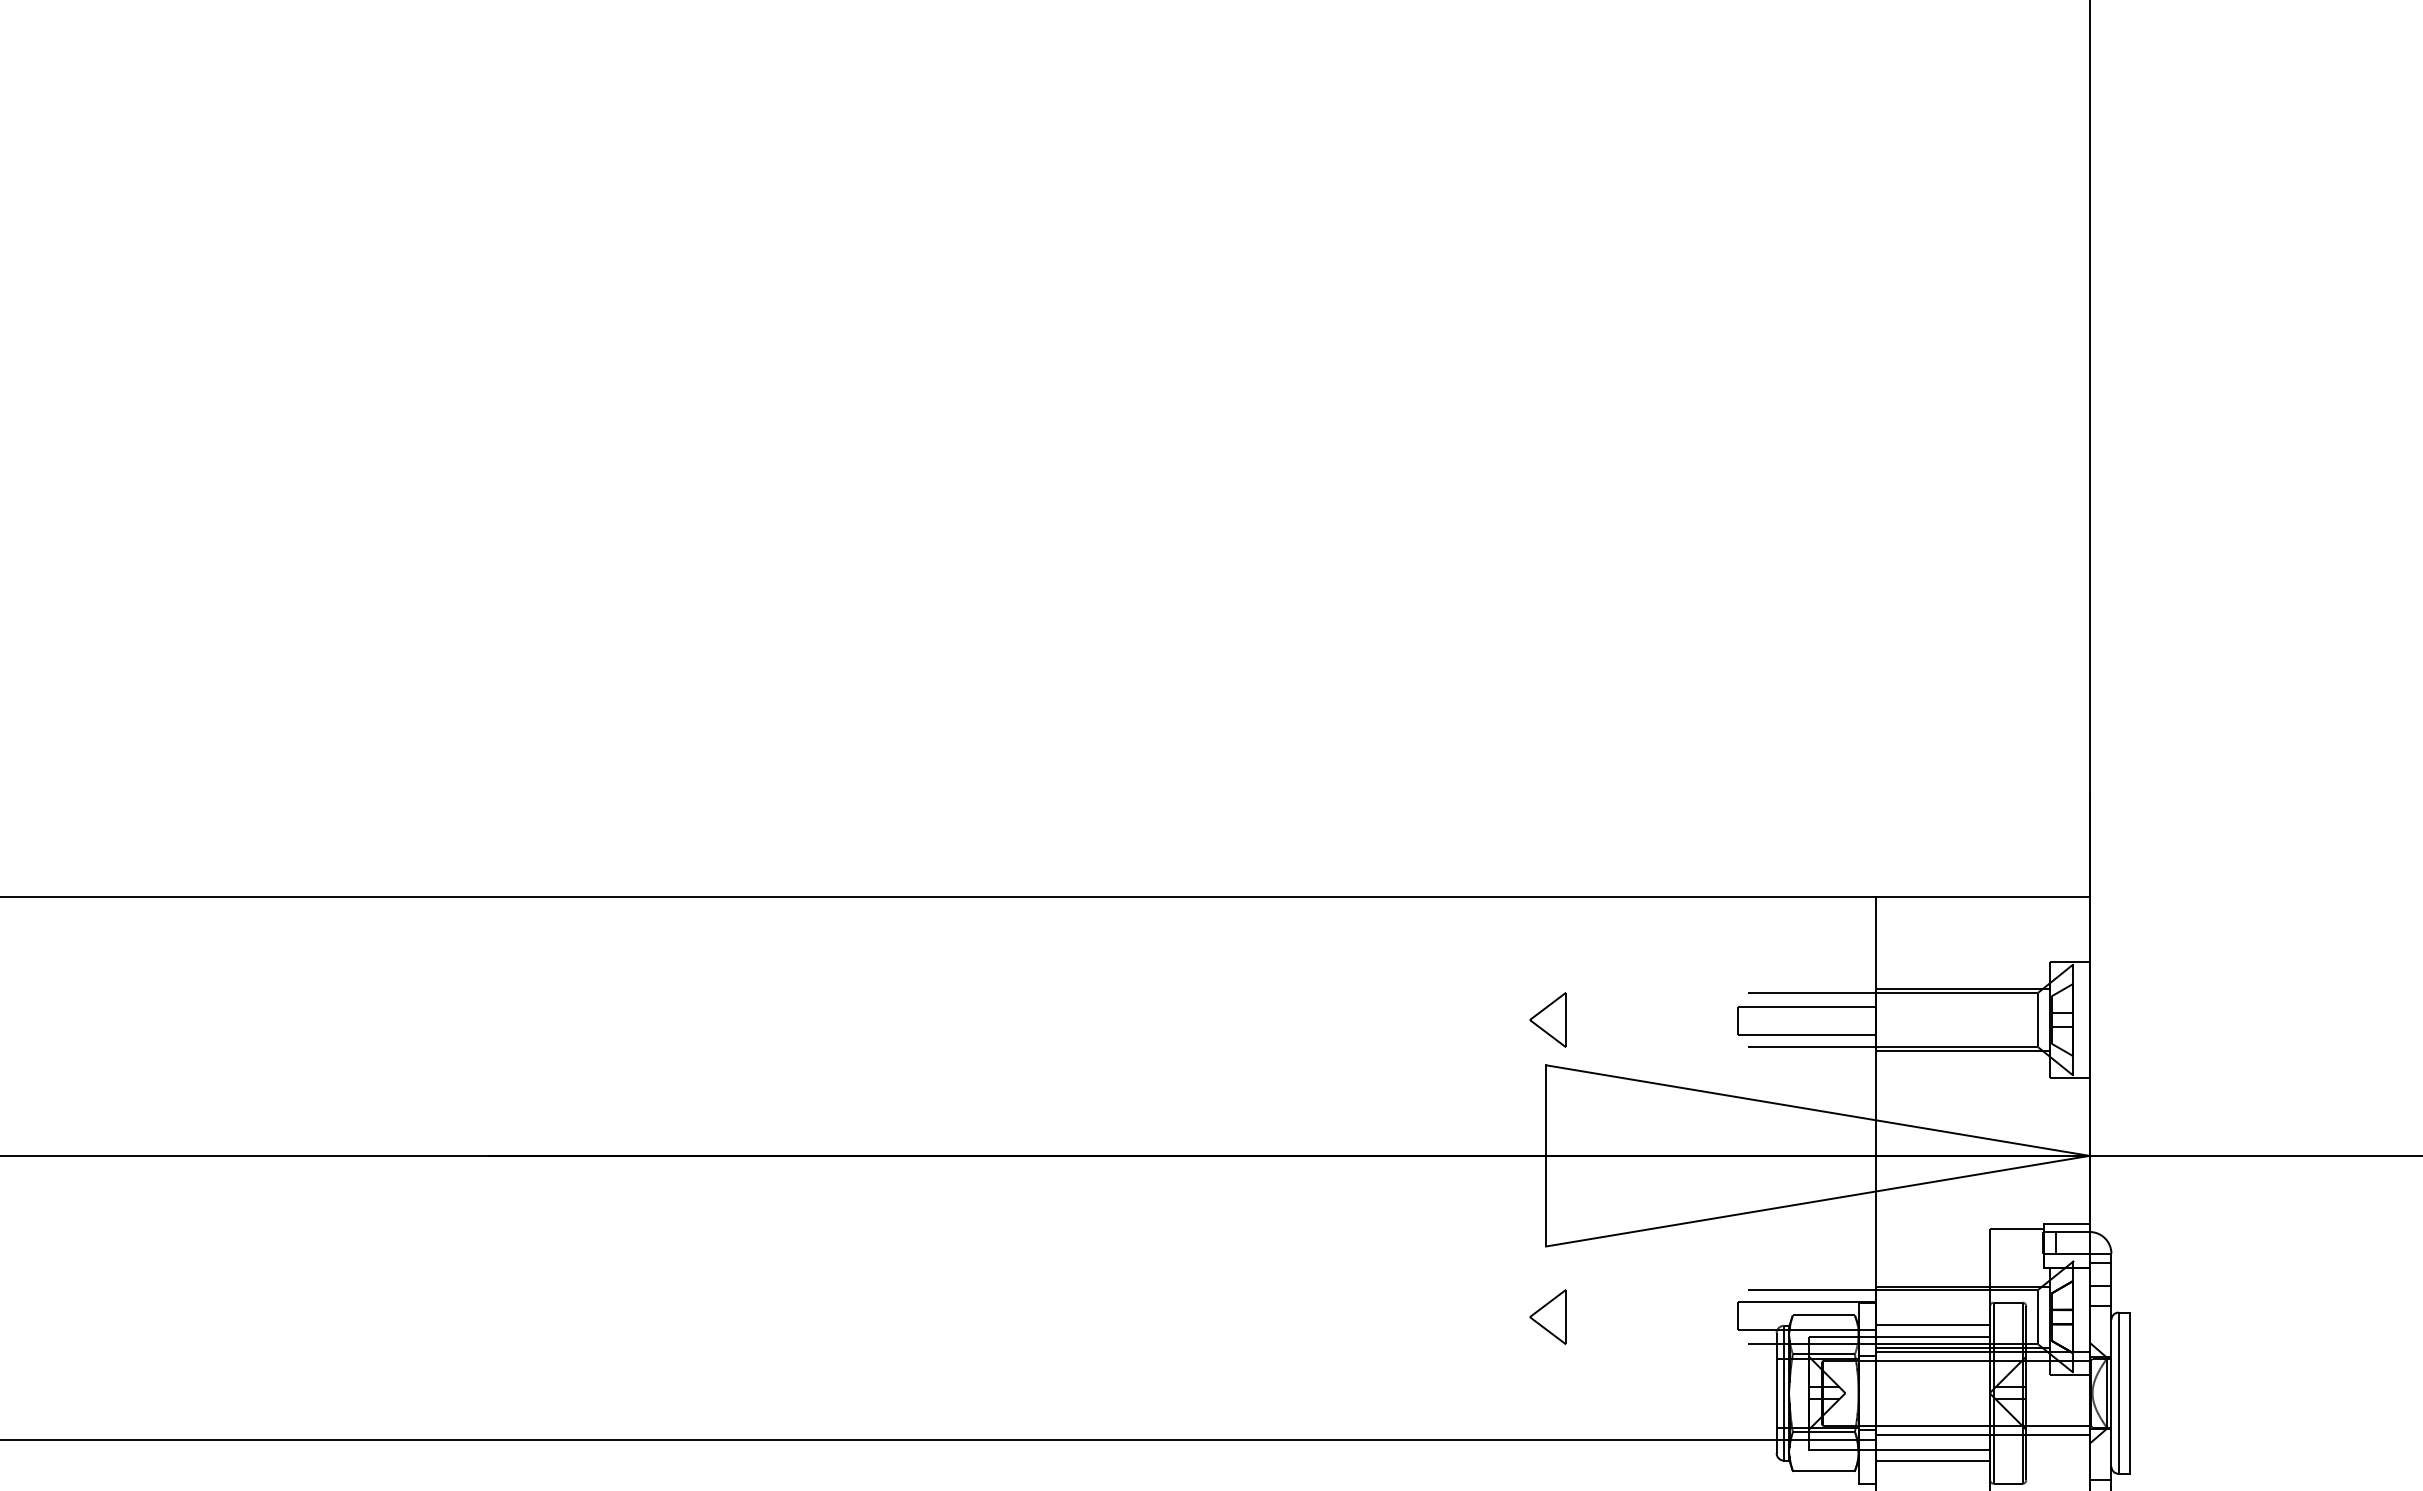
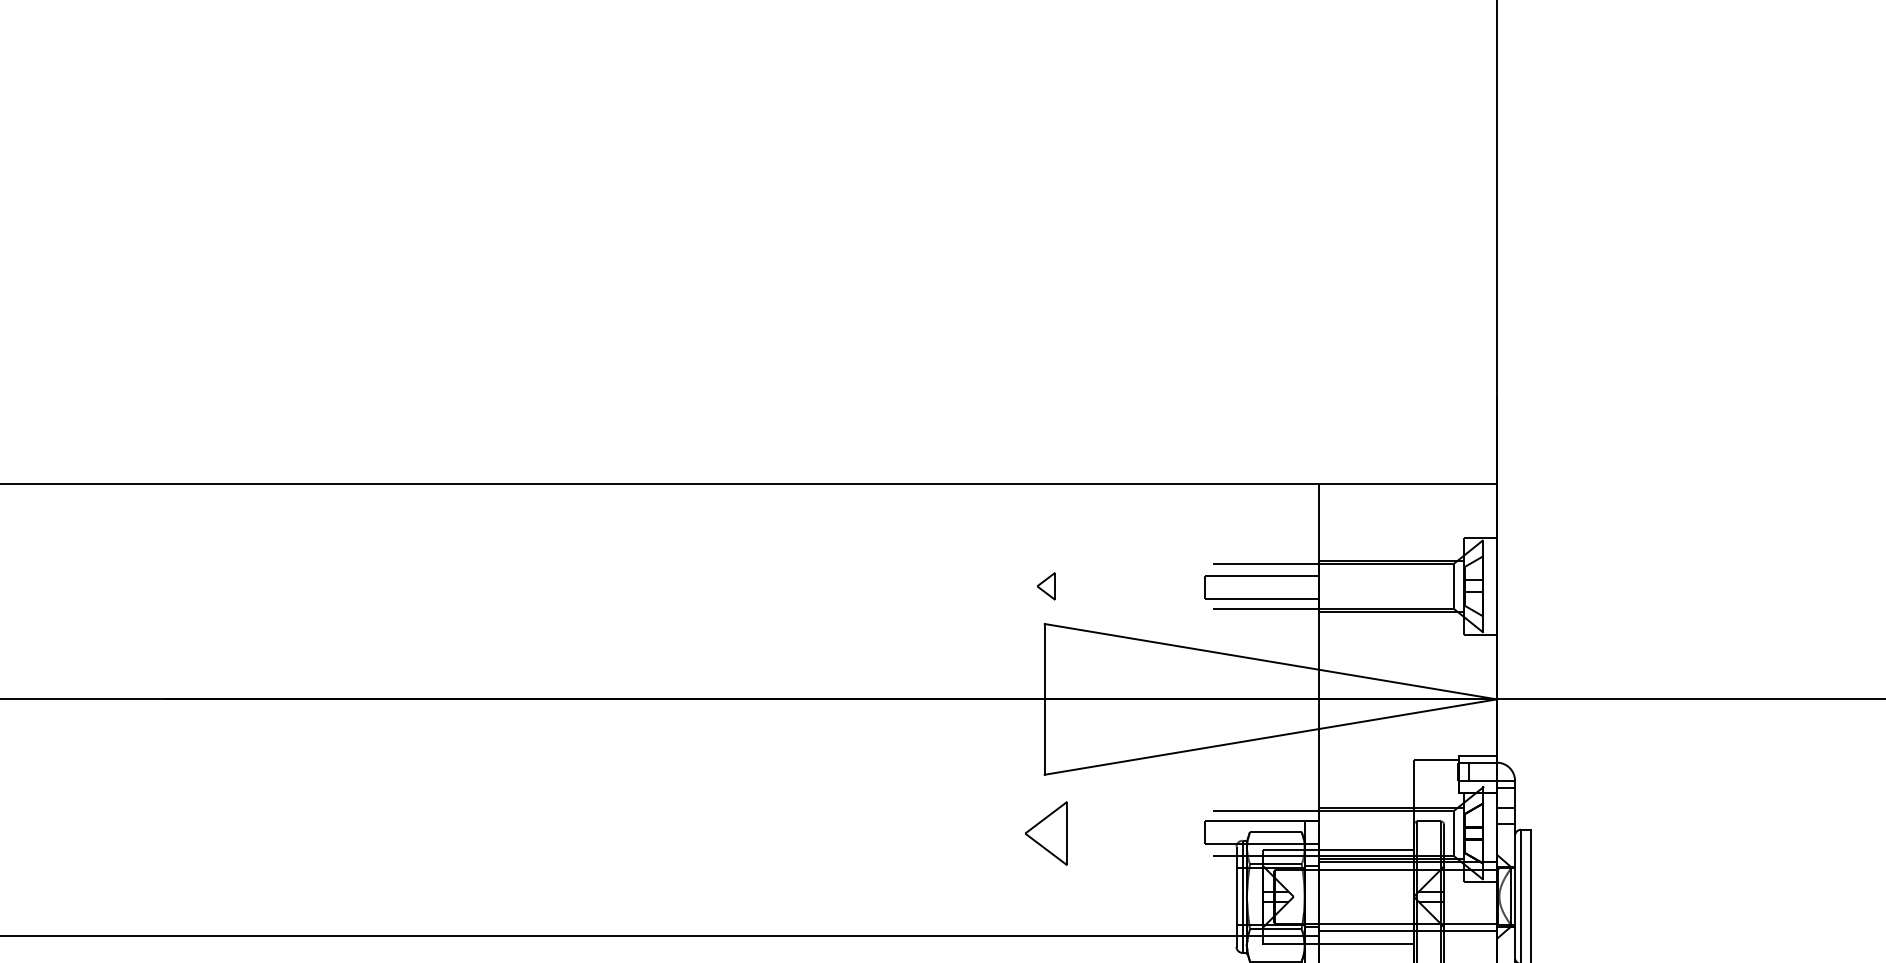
part: (1547, 1019) -> (1045, 585), size x0.6
part: (1547, 1316) -> (1045, 833), size x1.4
line: (1932, 1325) -> (1366, 840), removed
line: (1932, 1461) -> (1366, 953), removed

